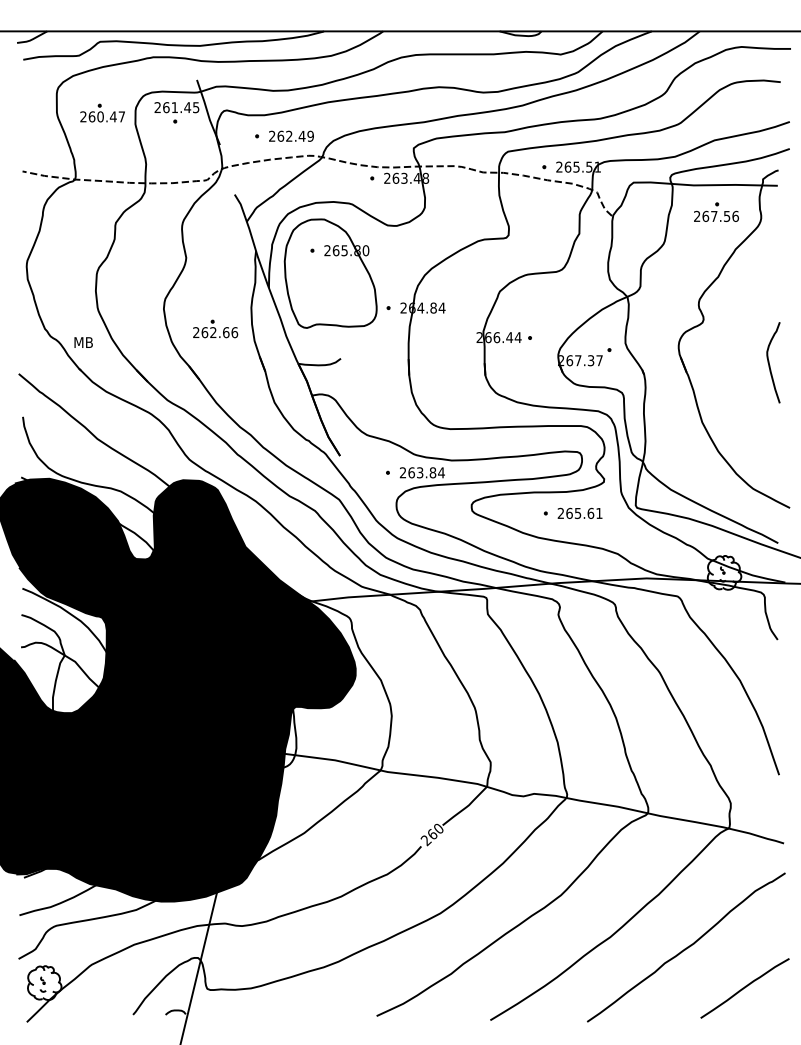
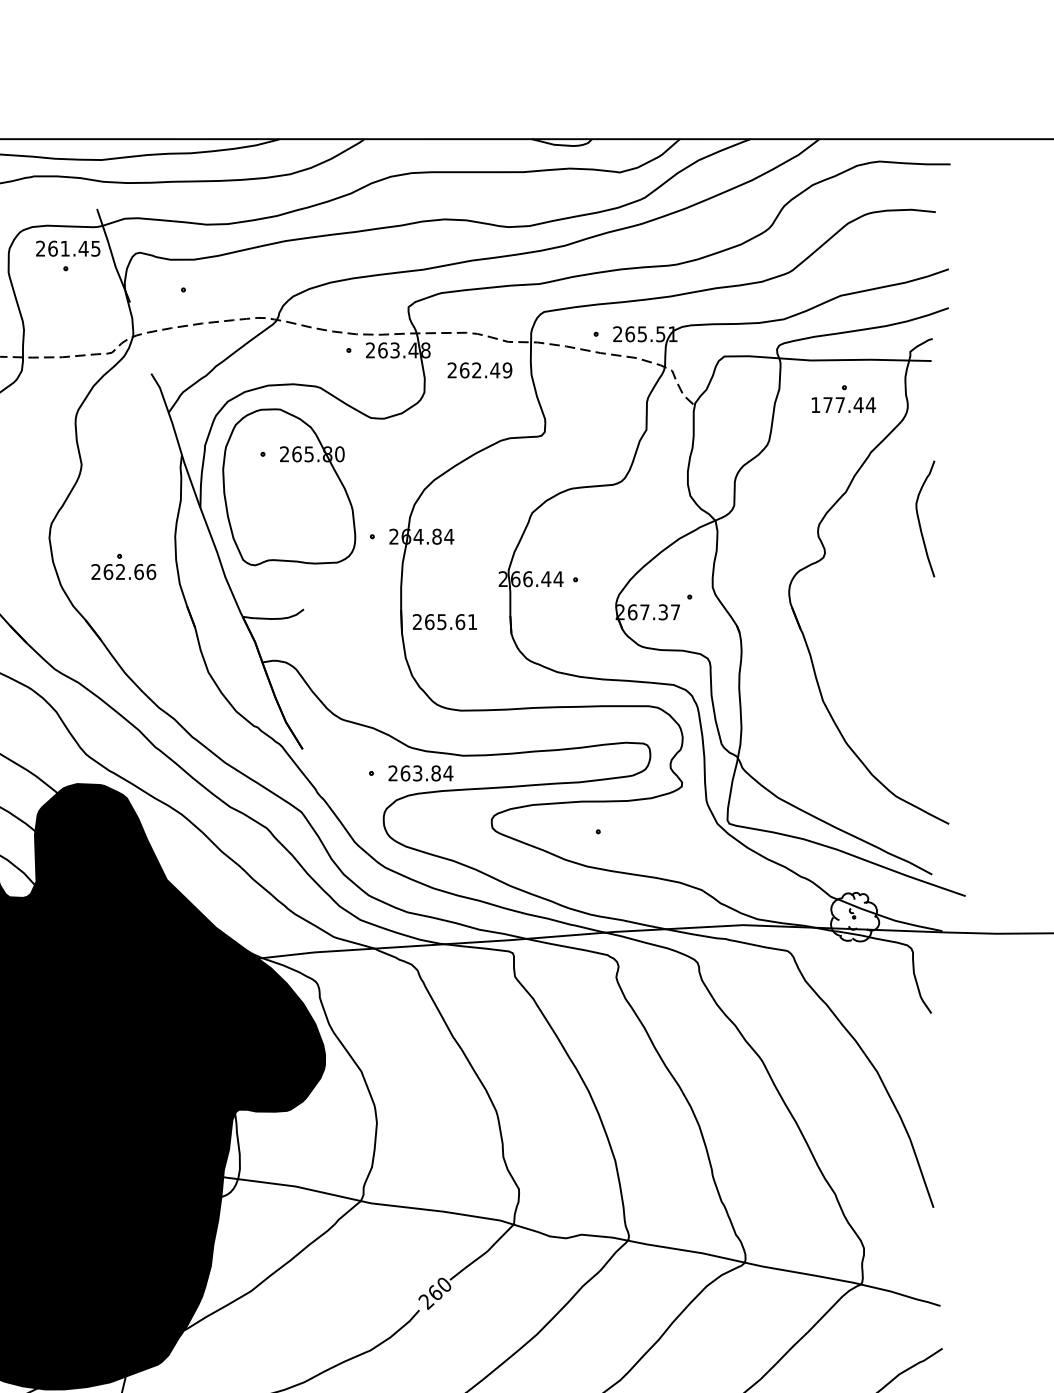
text: (291, 135) -> (479, 369), moved
text: (716, 216) -> (843, 405), 267.56 -> 177.44
curve: (769, 362) -> (919, 518), moved
text: (579, 512) -> (444, 620), moved

